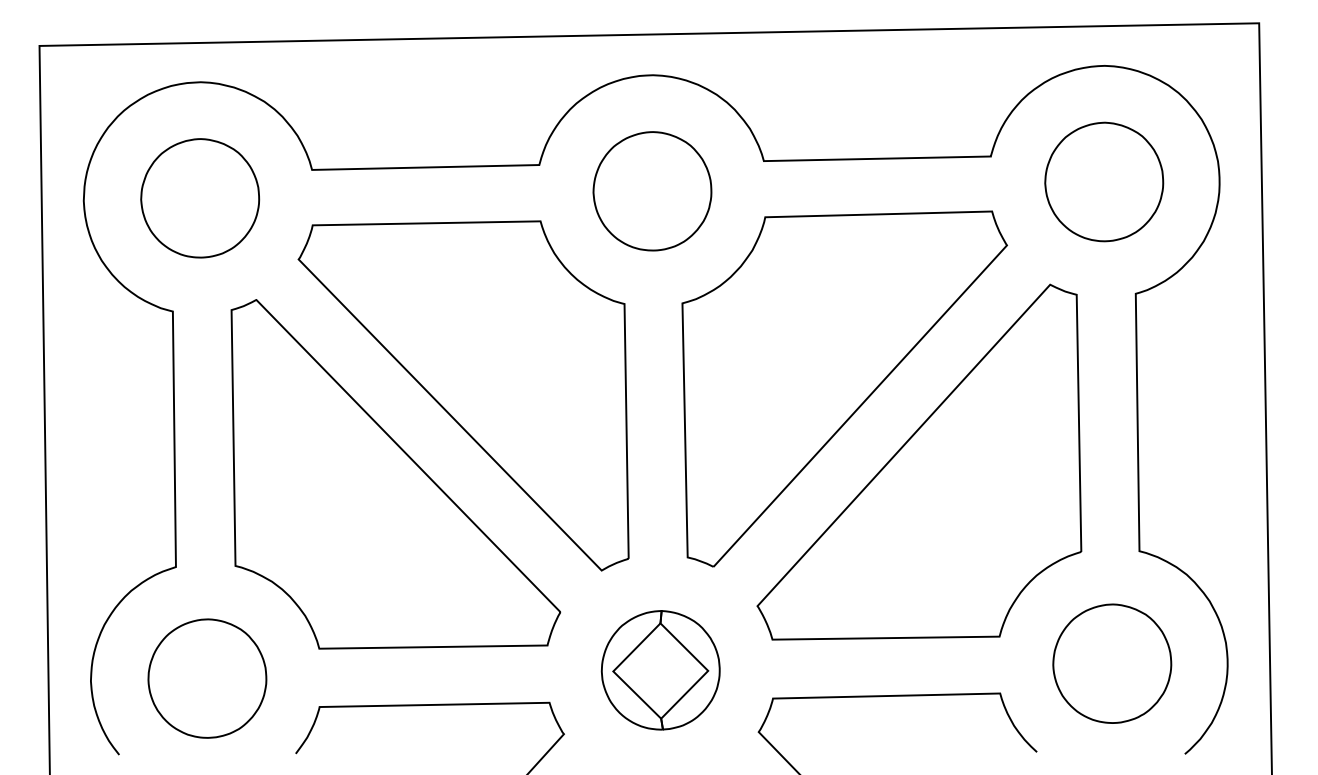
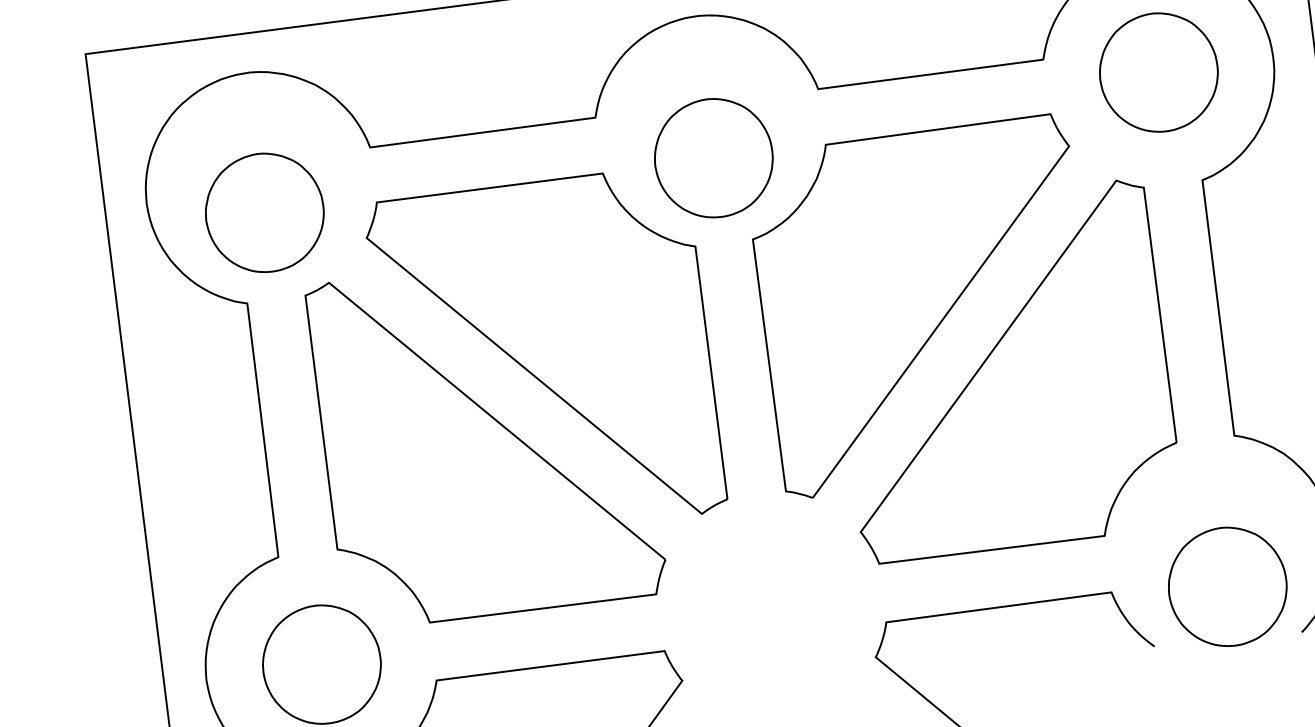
part: (652, 191) -> (713, 158), moved
part: (200, 198) -> (265, 212), moved
part: (1112, 663) -> (1227, 586), moved
part: (660, 670) -> (771, 606), removed

